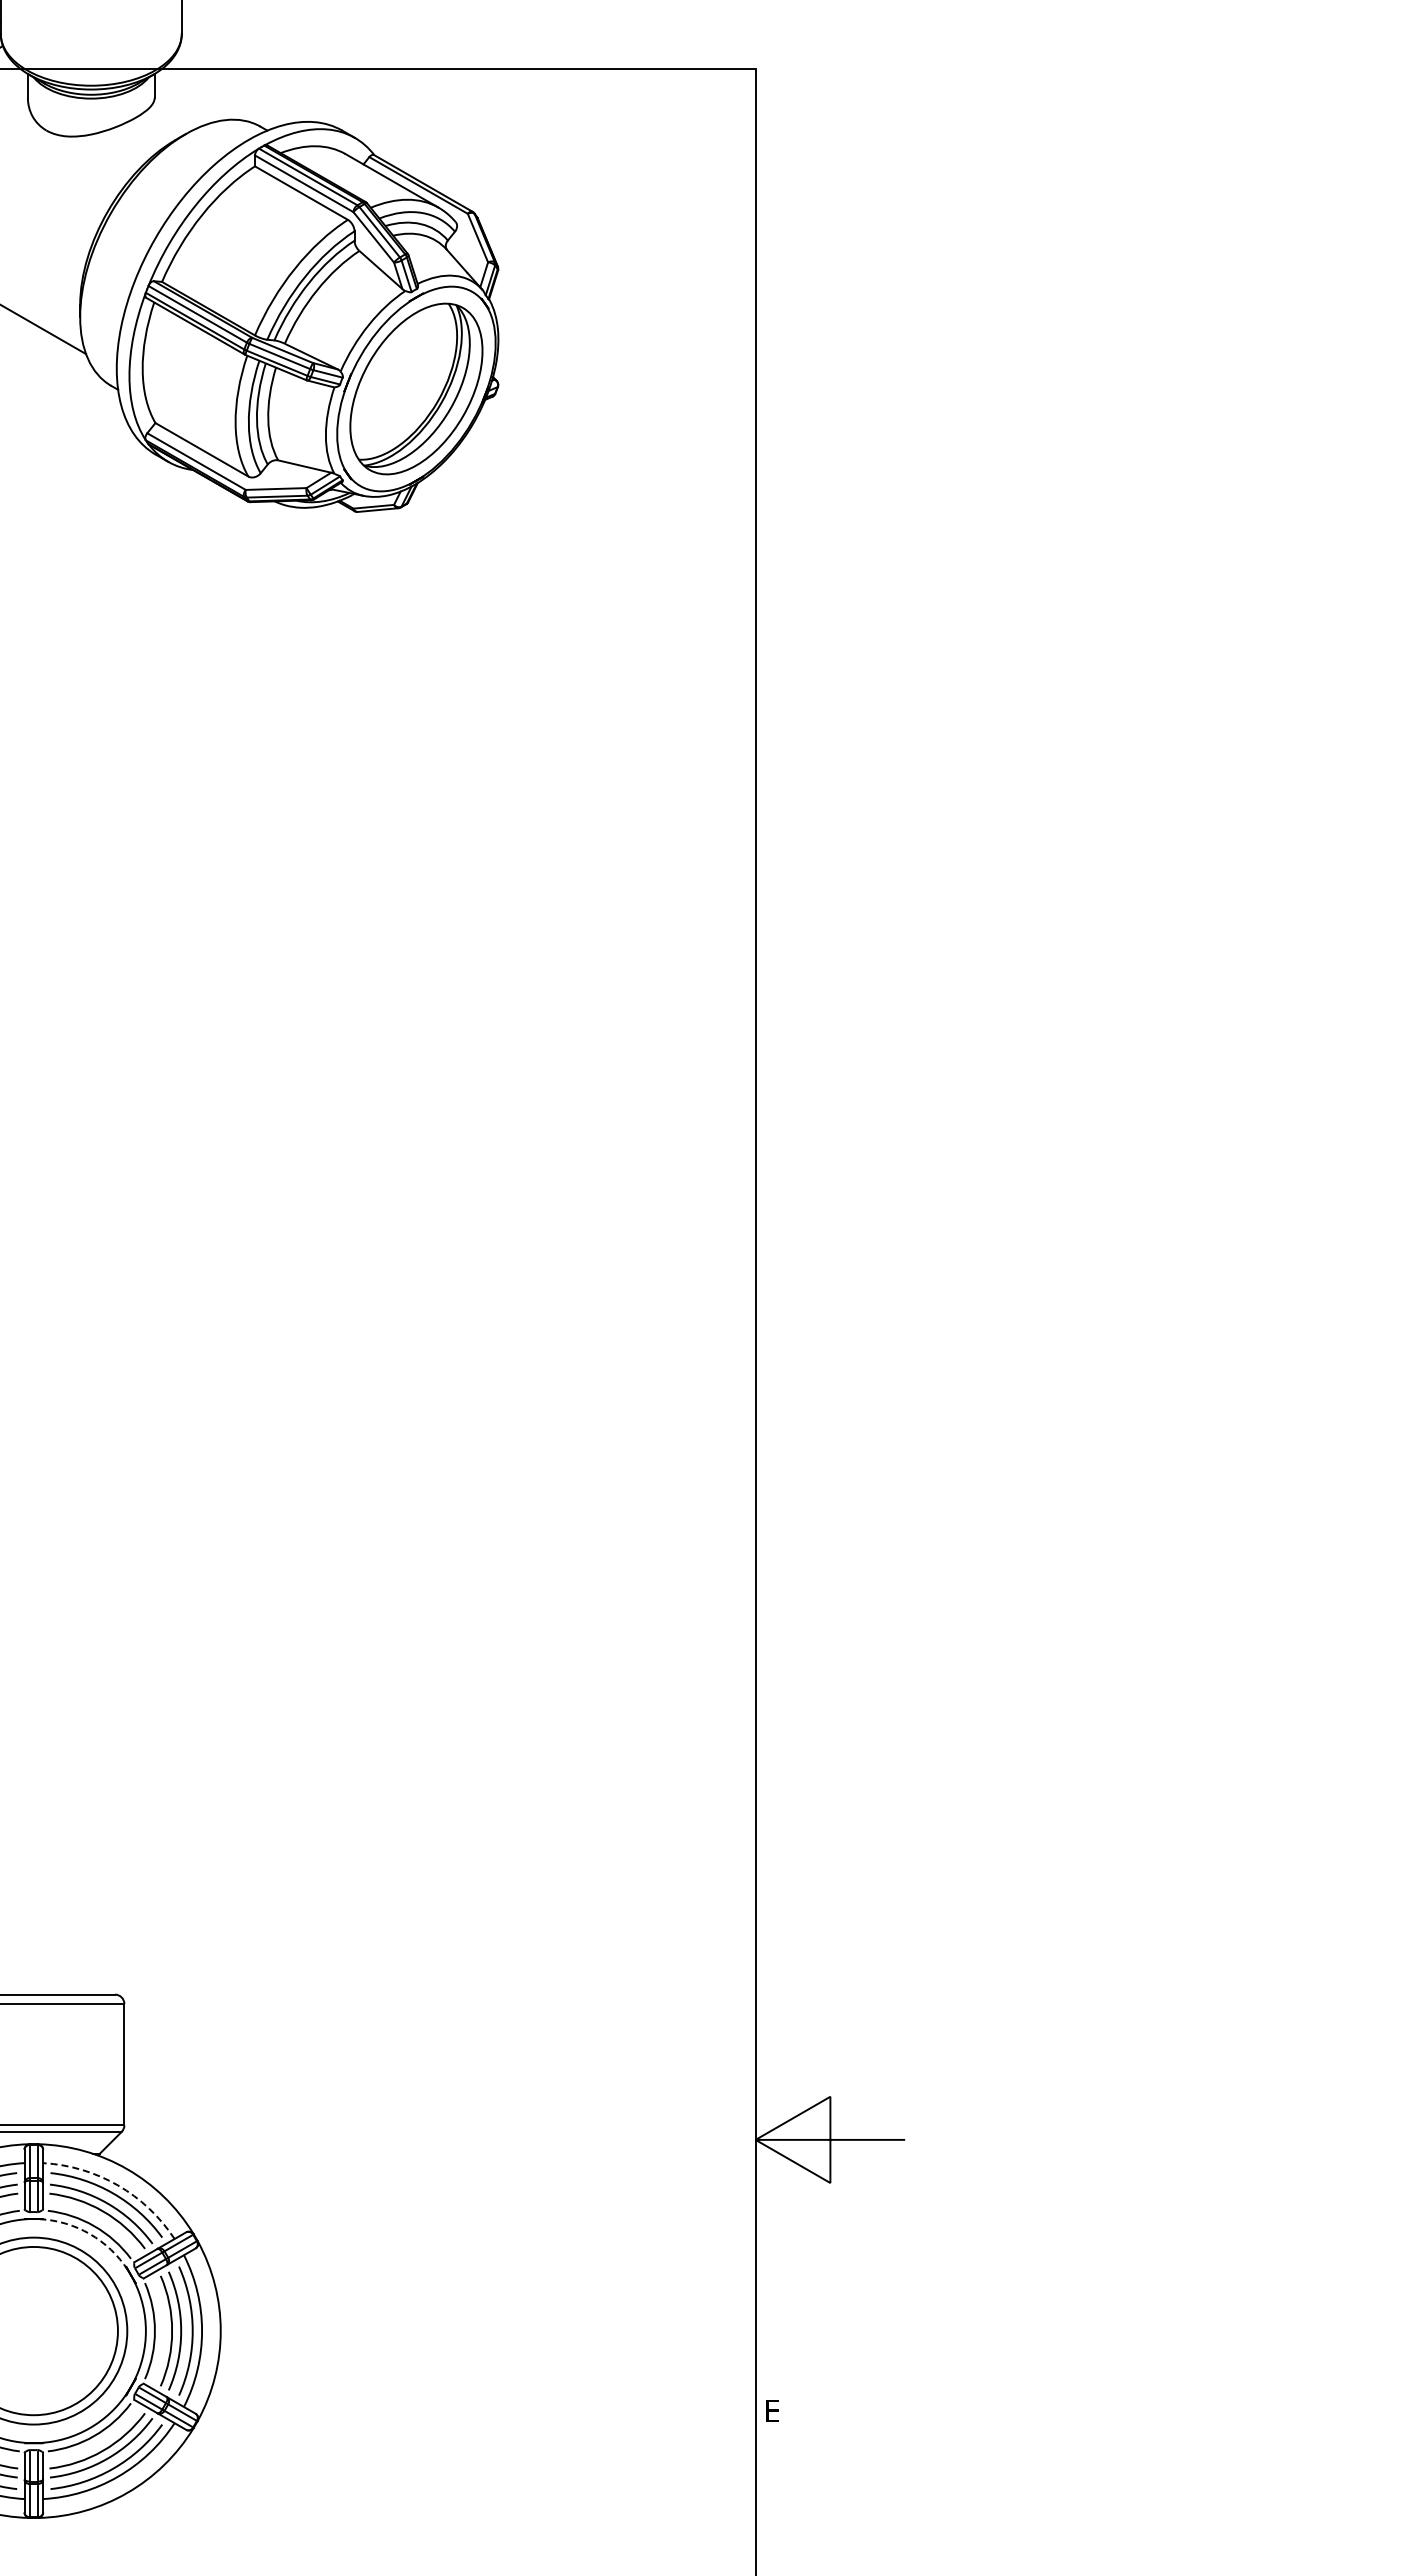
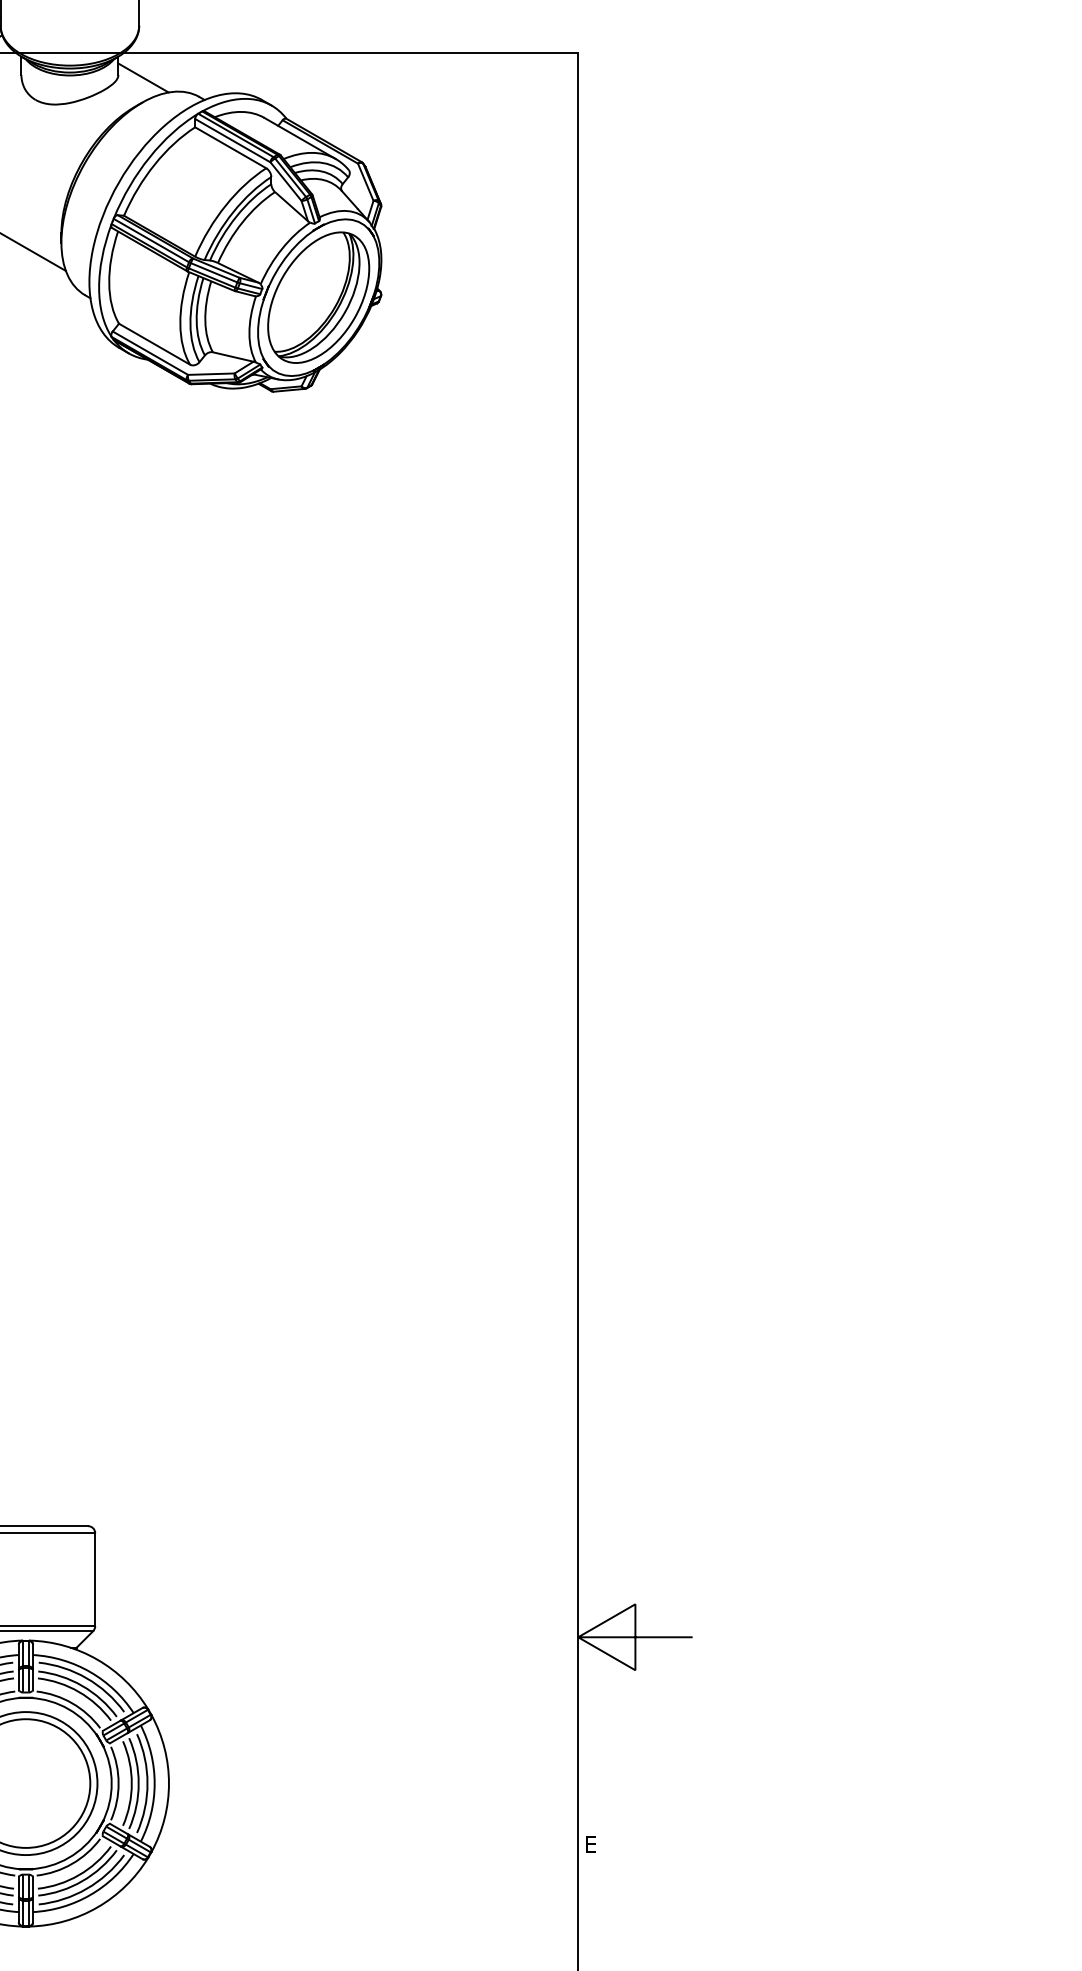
line: (187, 101) -> (143, 77), added
arc: (117, 2185) -> (89, 1672), dashed -> solid
arc: (89, 2234) -> (68, 1709), dashed -> solid

